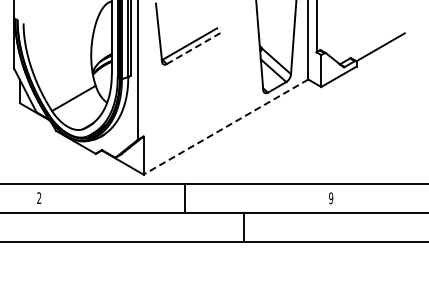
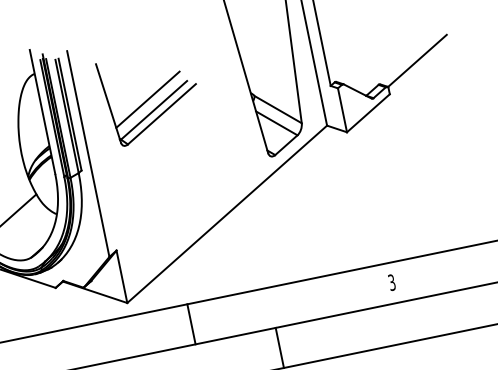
line: (186, 35) -> (147, 99), added
line: (195, 47) -> (162, 113), dashed -> solid
line: (225, 127) -> (226, 215), dashed -> solid
text: (331, 197) -> (392, 281), 9 -> 3

